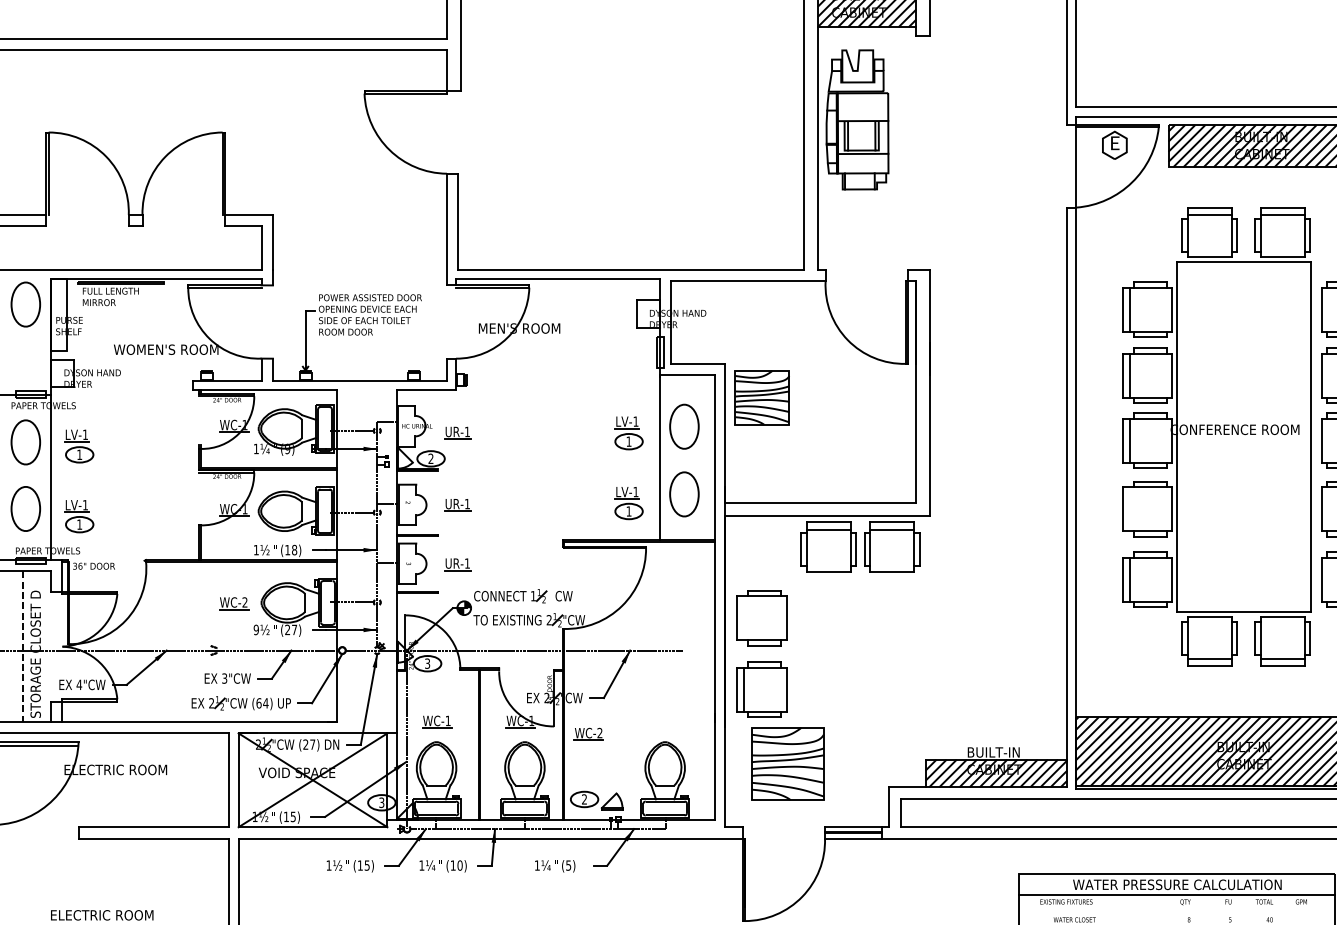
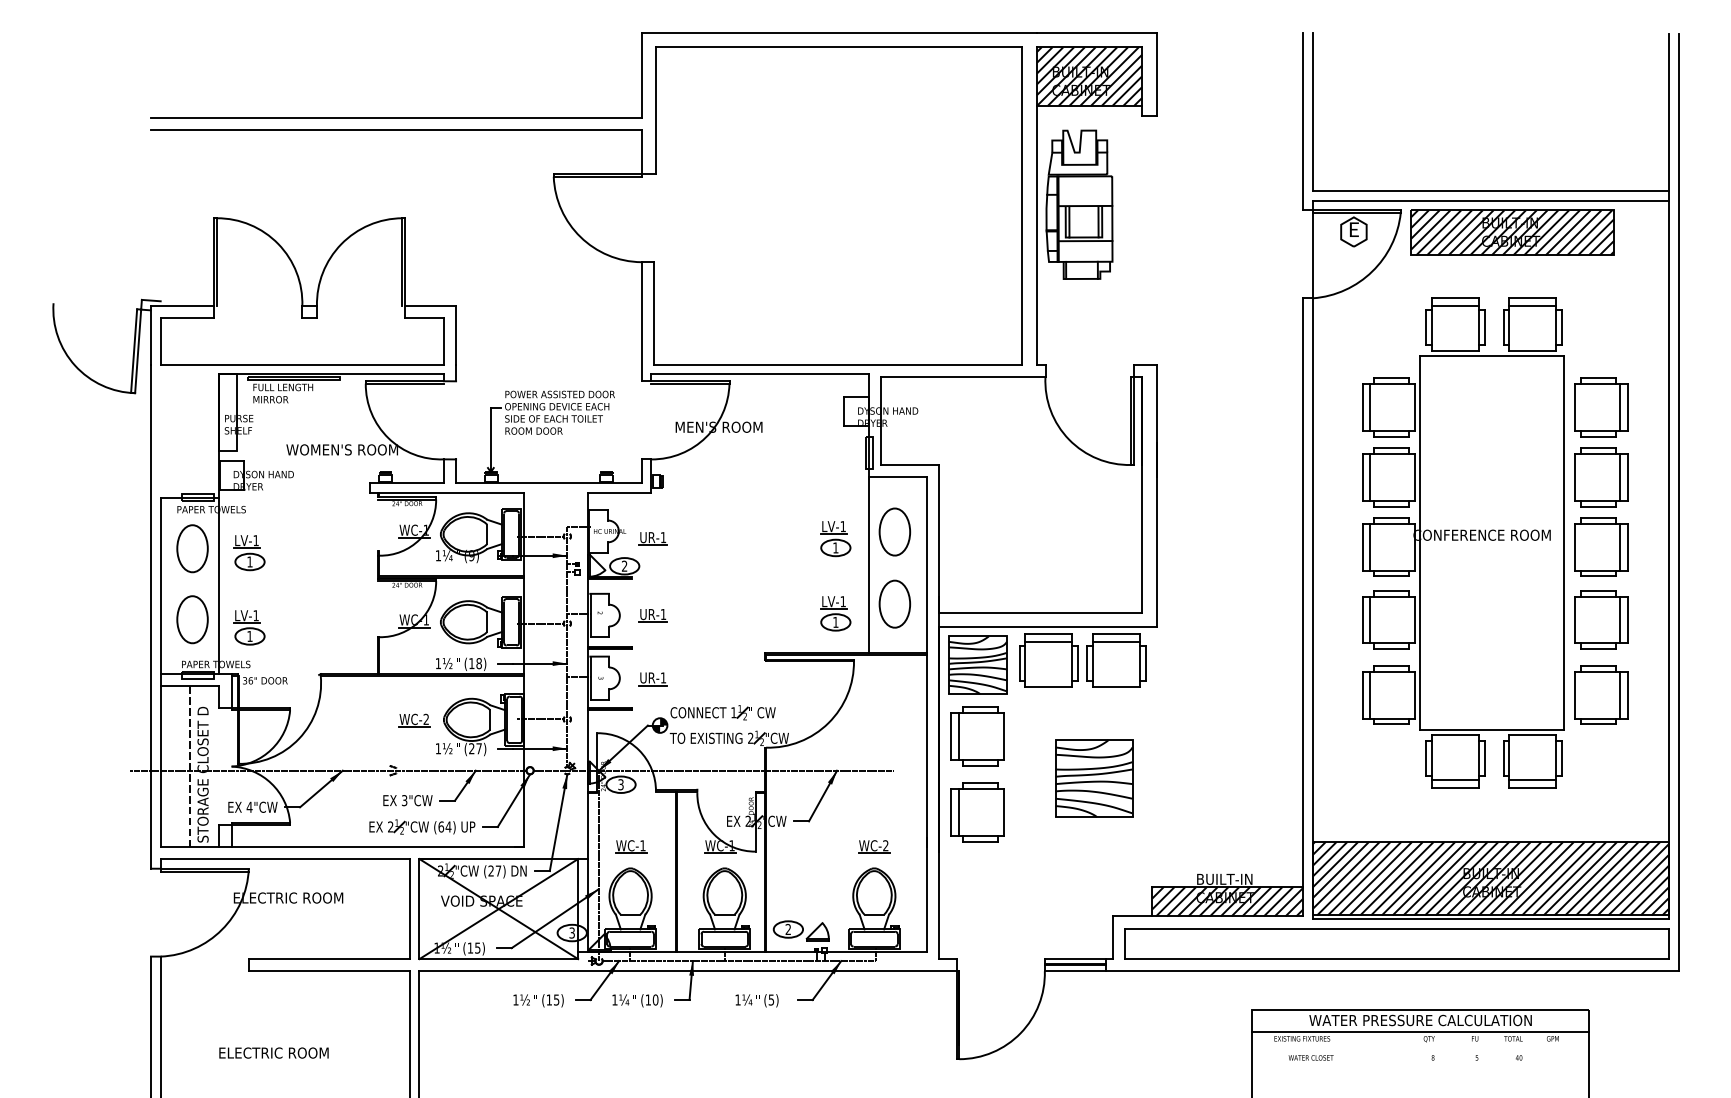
part: (25, 304) -> (192, 401), removed
part: (761, 397) -> (977, 664), moved
line: (1130, 508) -> (1370, 619), added
line: (744, 617) -> (958, 735), added
text: (256, 629) -> (438, 748), 9½ -> 1½
part: (589, 733) -> (874, 846), moved
part: (788, 763) -> (1094, 778), moved

